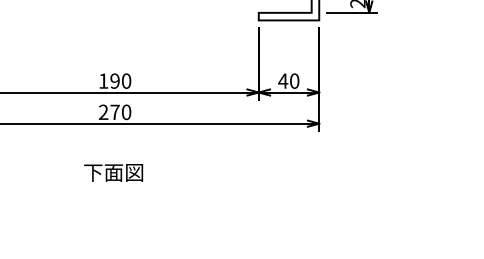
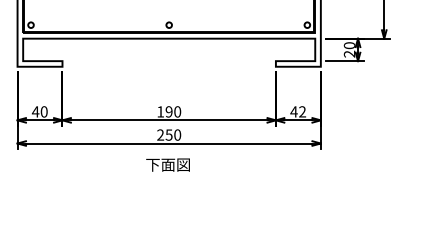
text: (294, 80) -> (302, 111), 40 -> 42
text: (114, 111) -> (168, 134), 270 -> 250
text: (112, 172) -> (167, 164), moved

